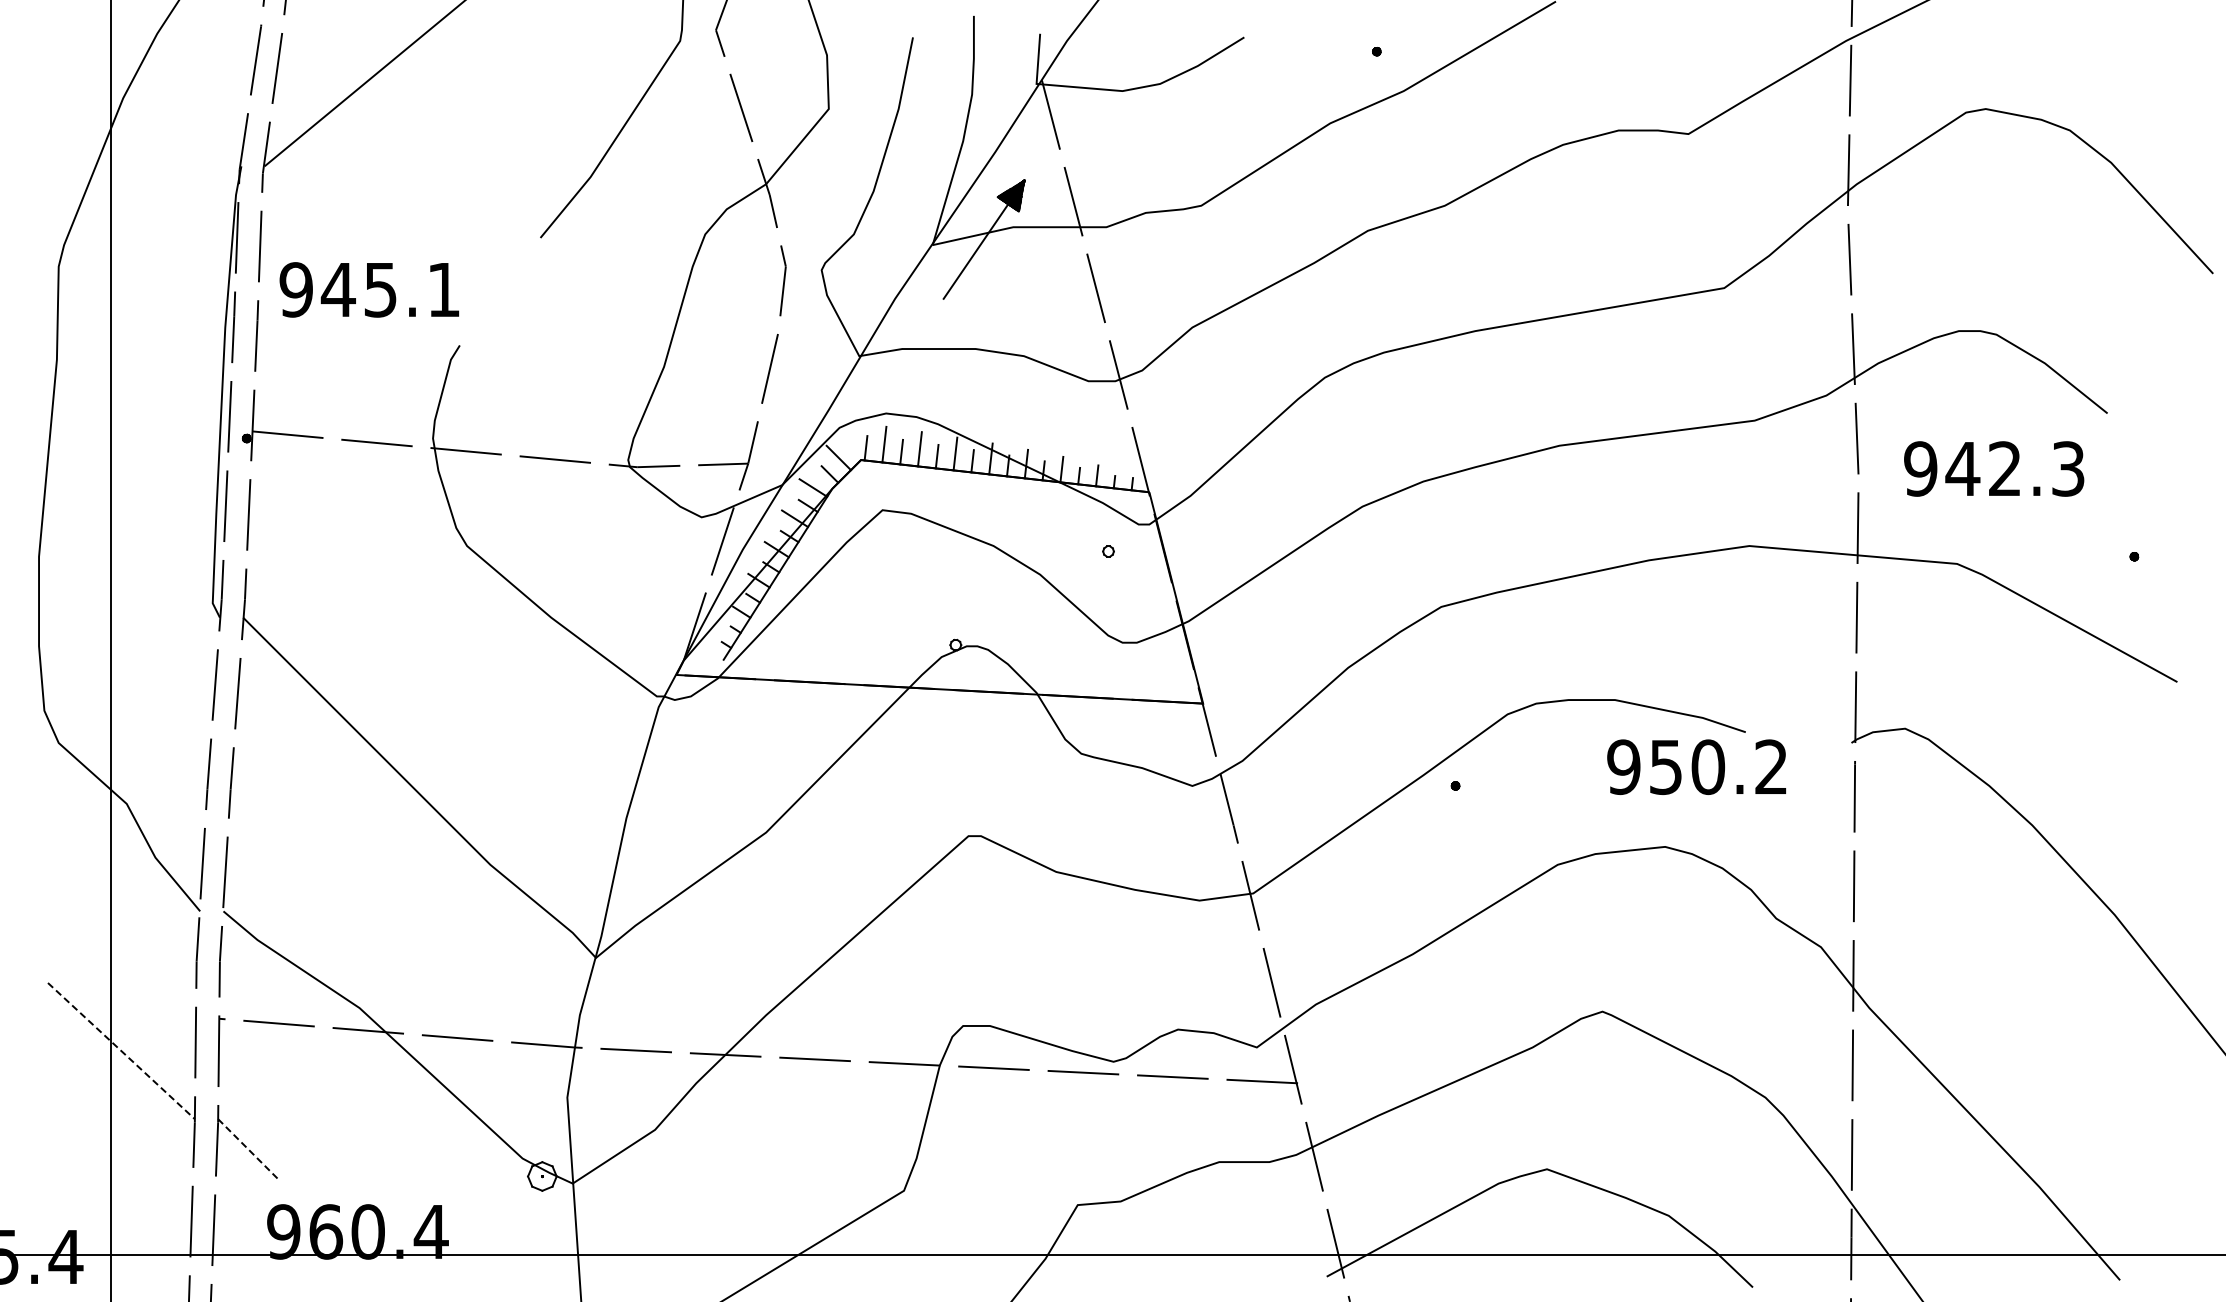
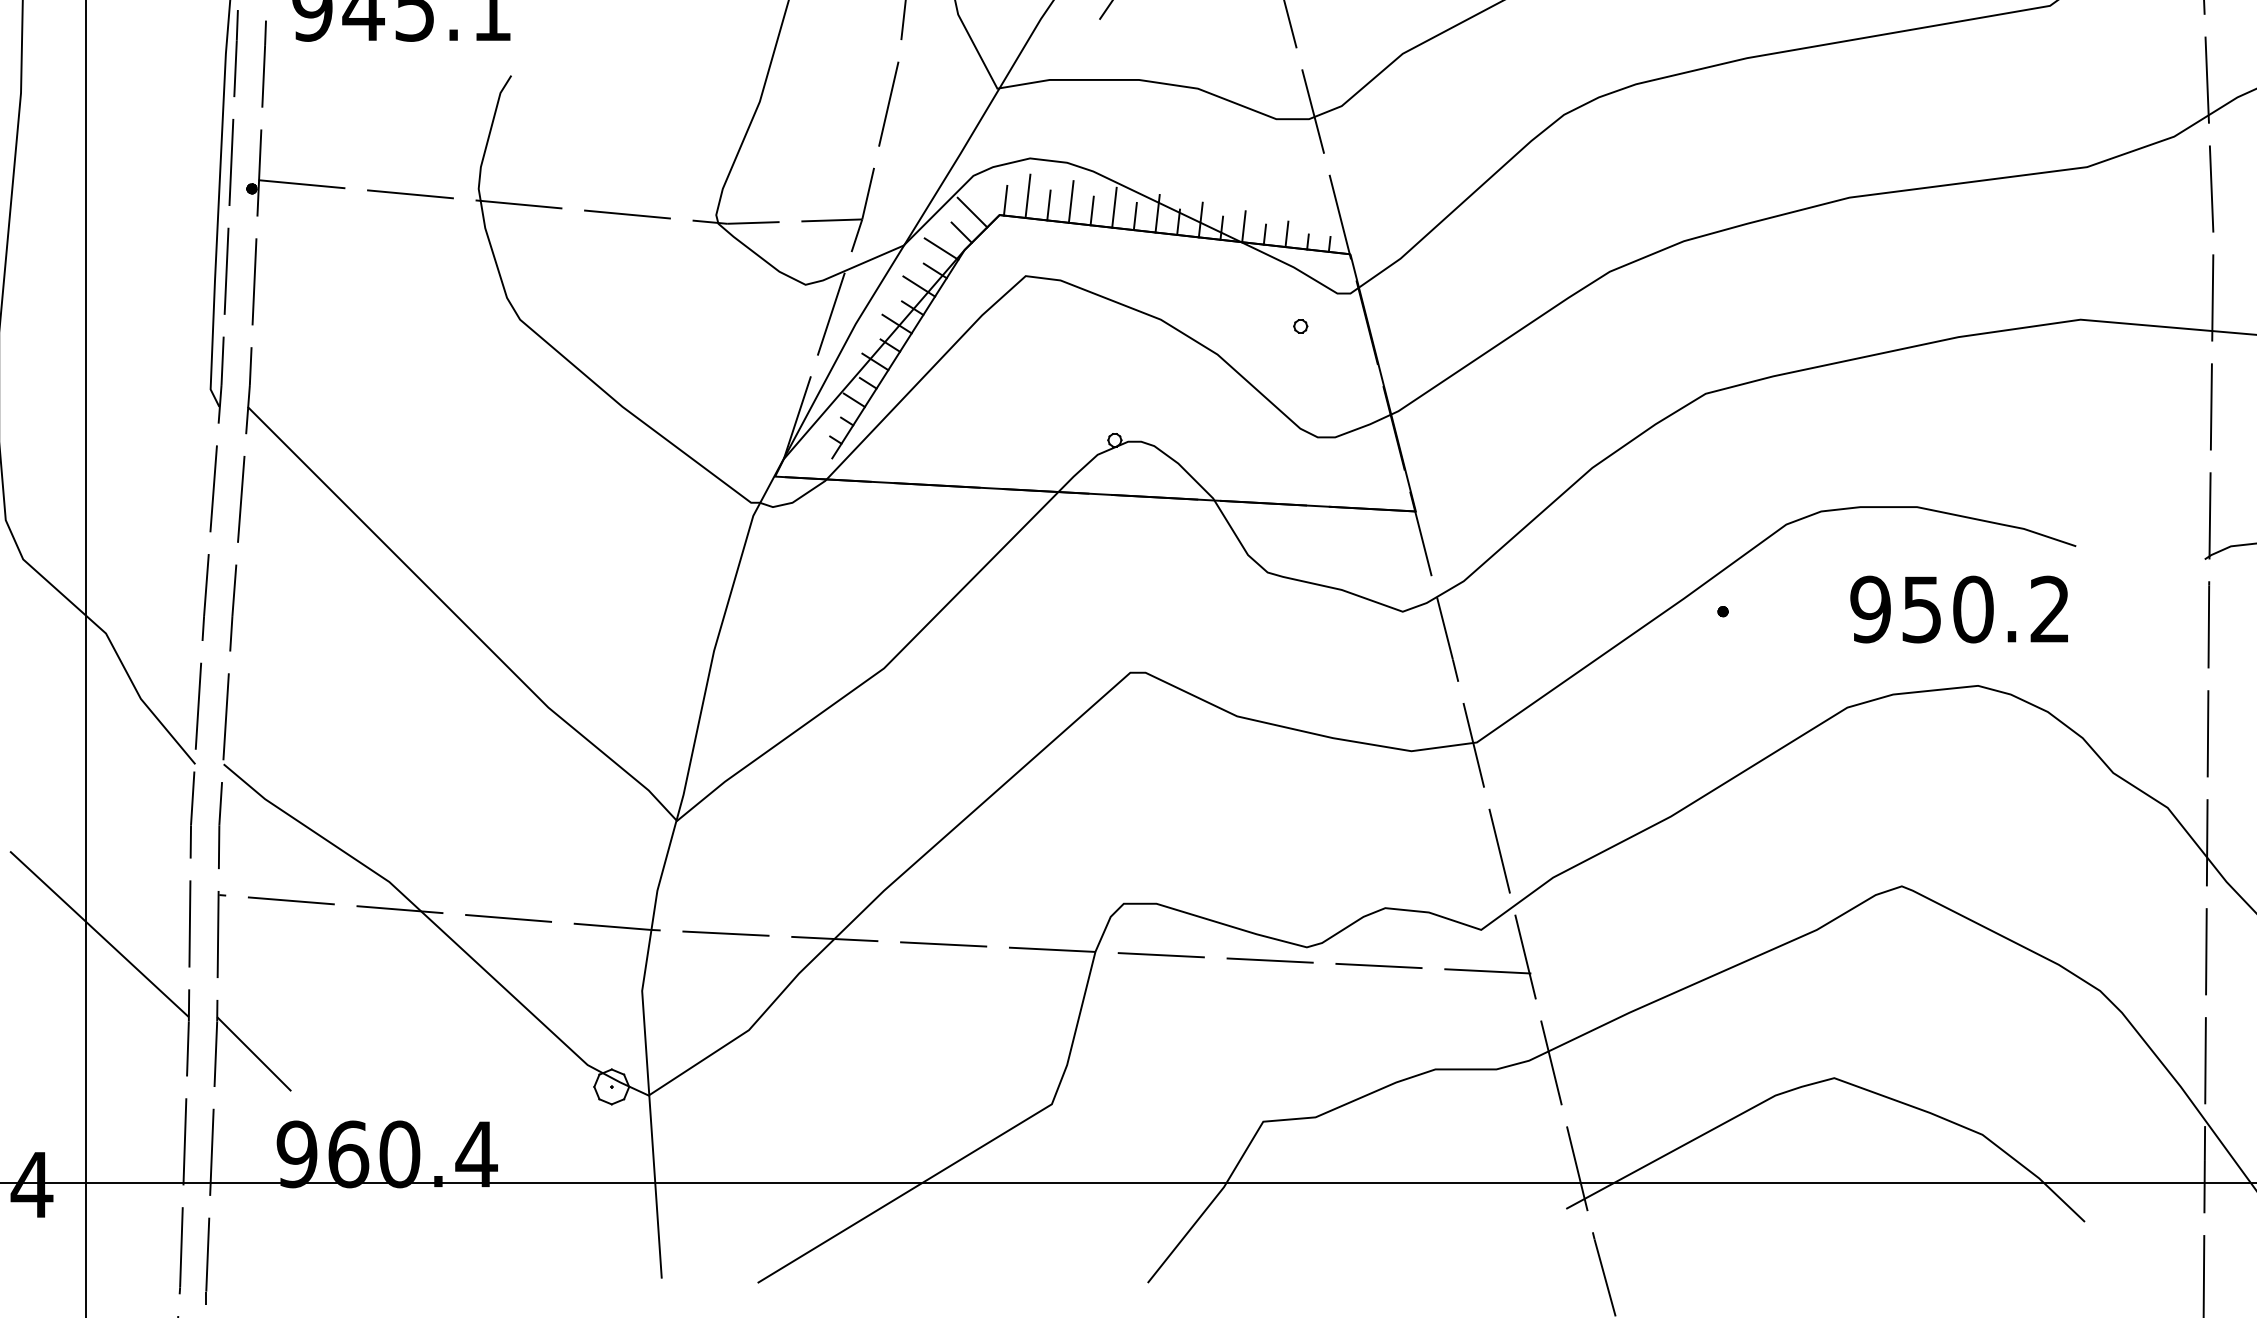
text: (1696, 766) -> (1959, 608), moved
line: (121, 1051) -> (99, 934), dashed -> solid
line: (248, 1149) -> (254, 1054), dashed -> solid

